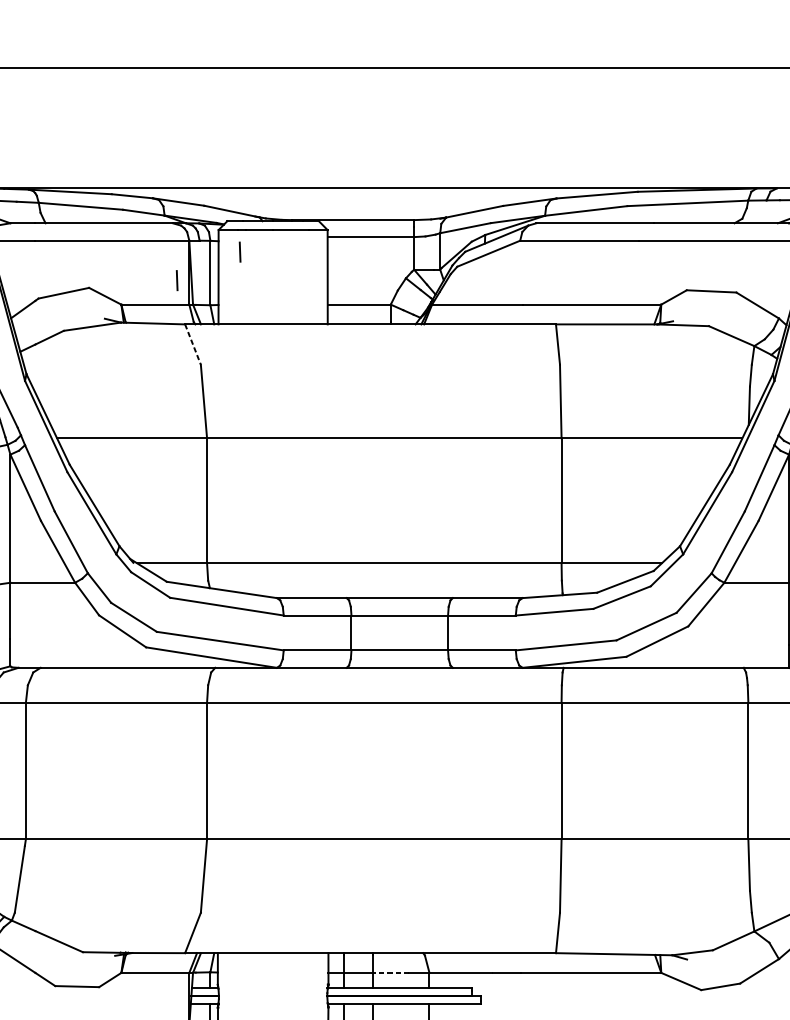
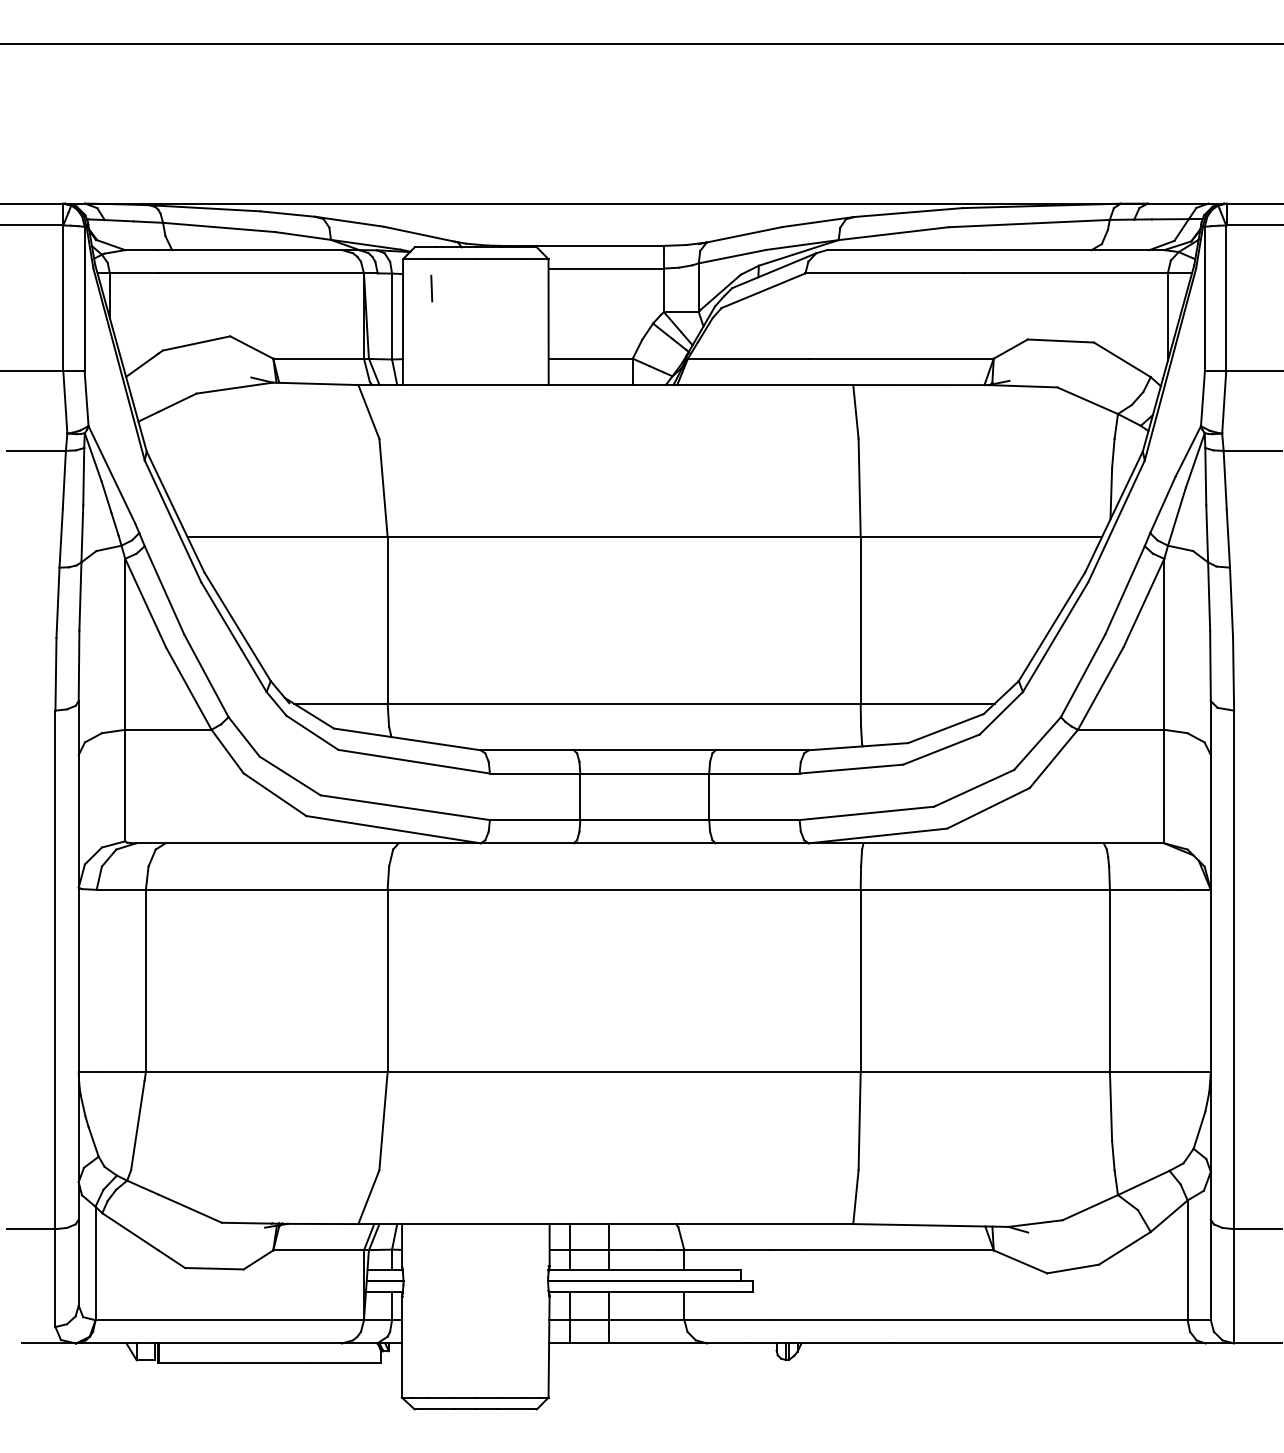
line: (176, 280) -> (347, 326), removed
line: (192, 344) -> (368, 411), dashed -> solid
line: (390, 972) -> (632, 1250), dashed -> solid

